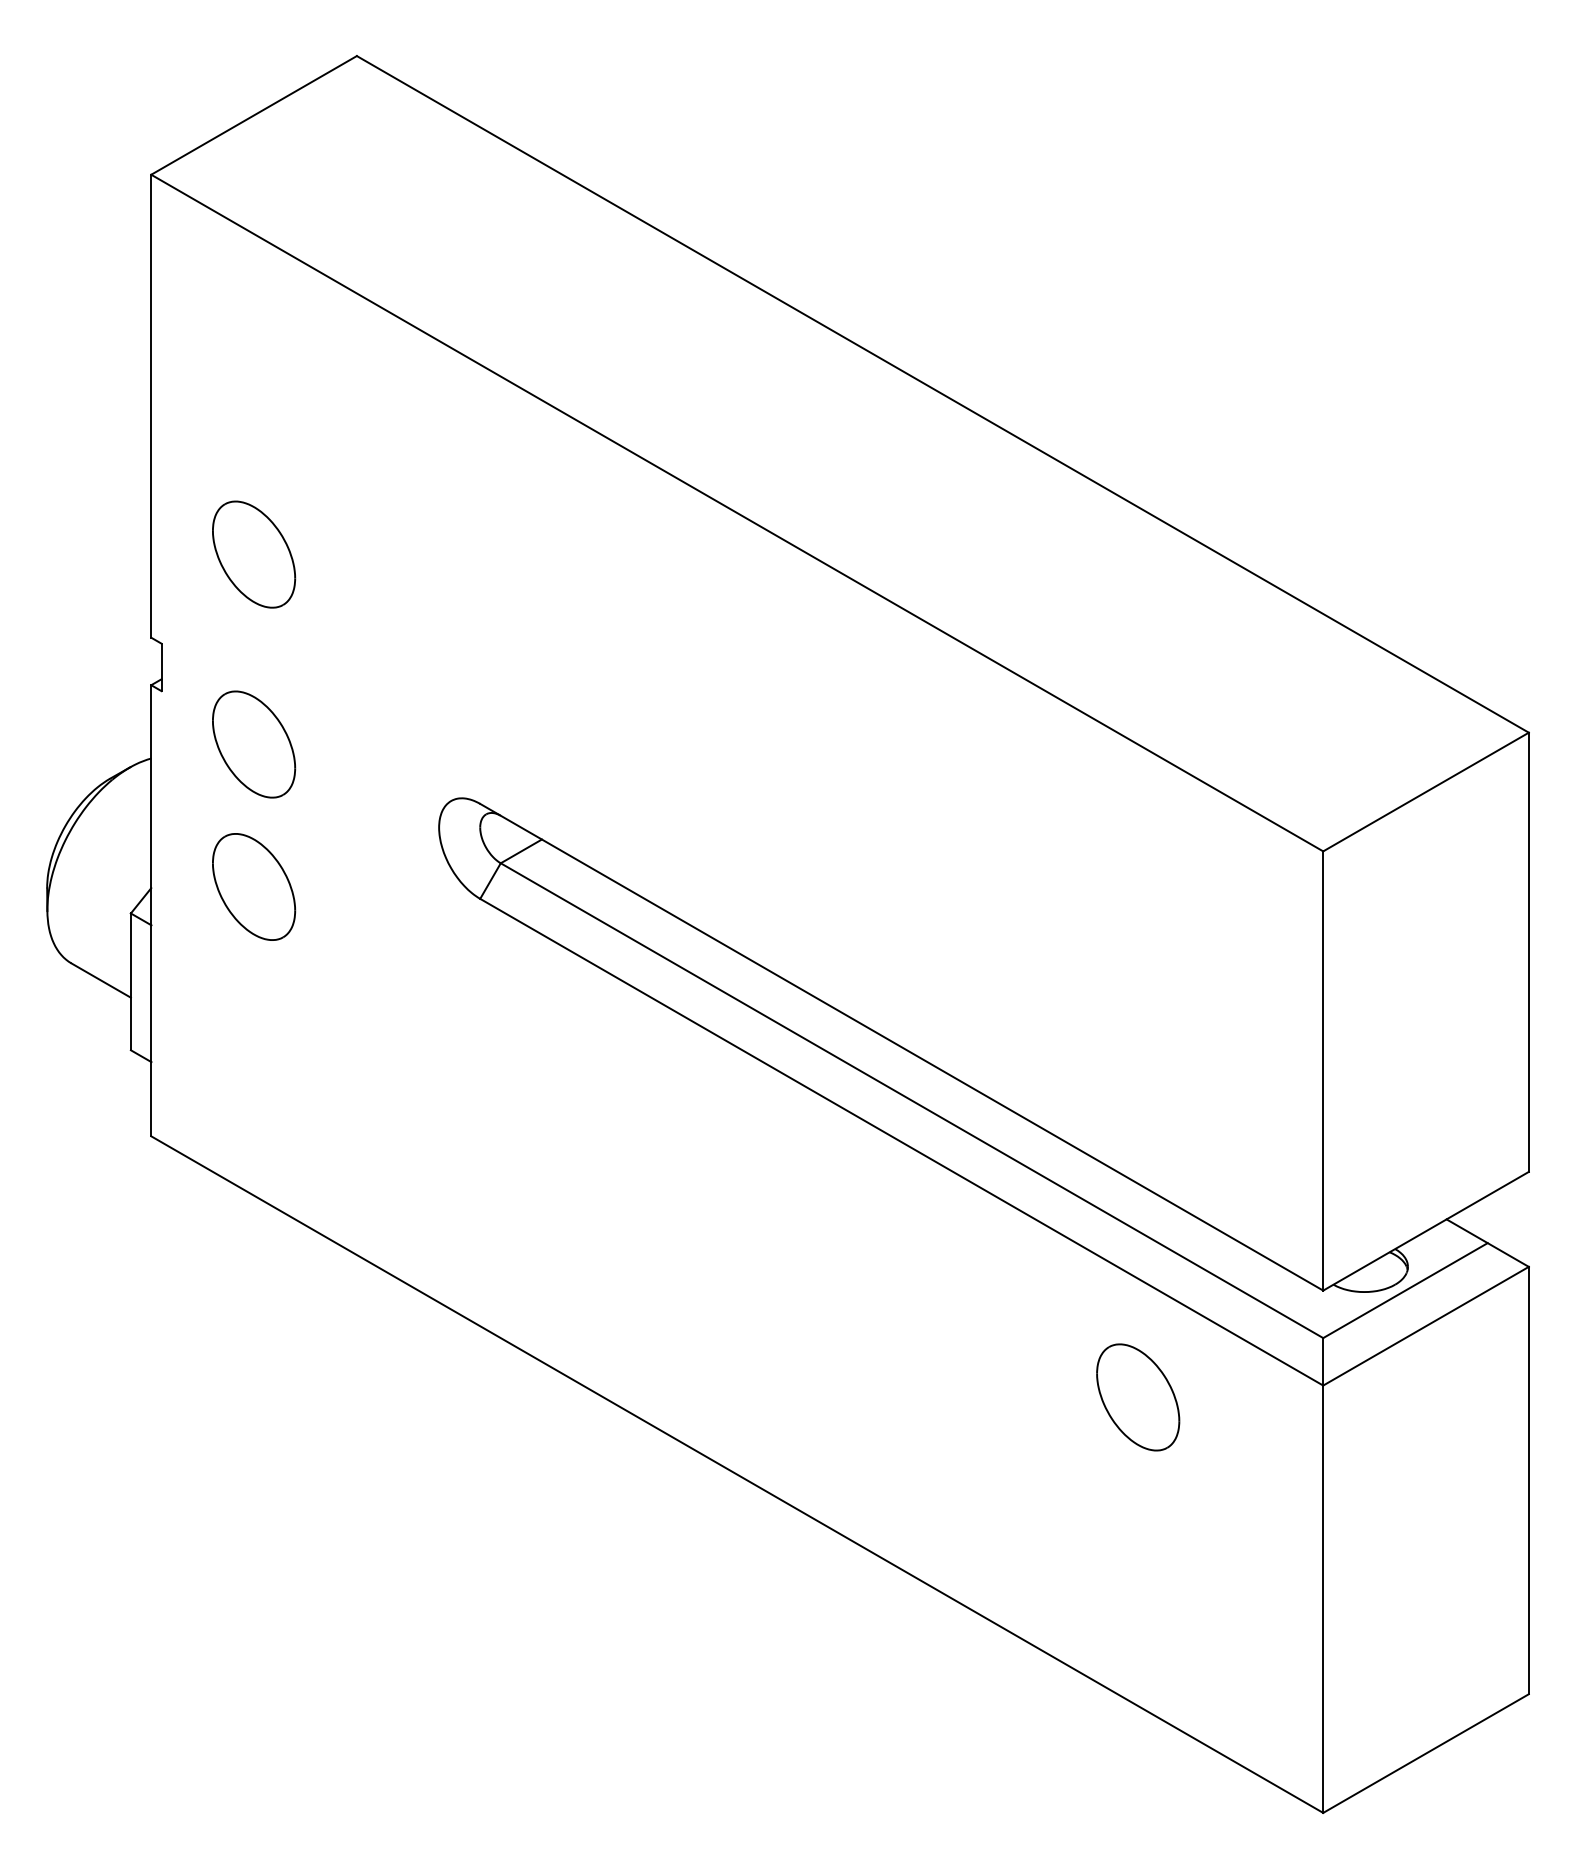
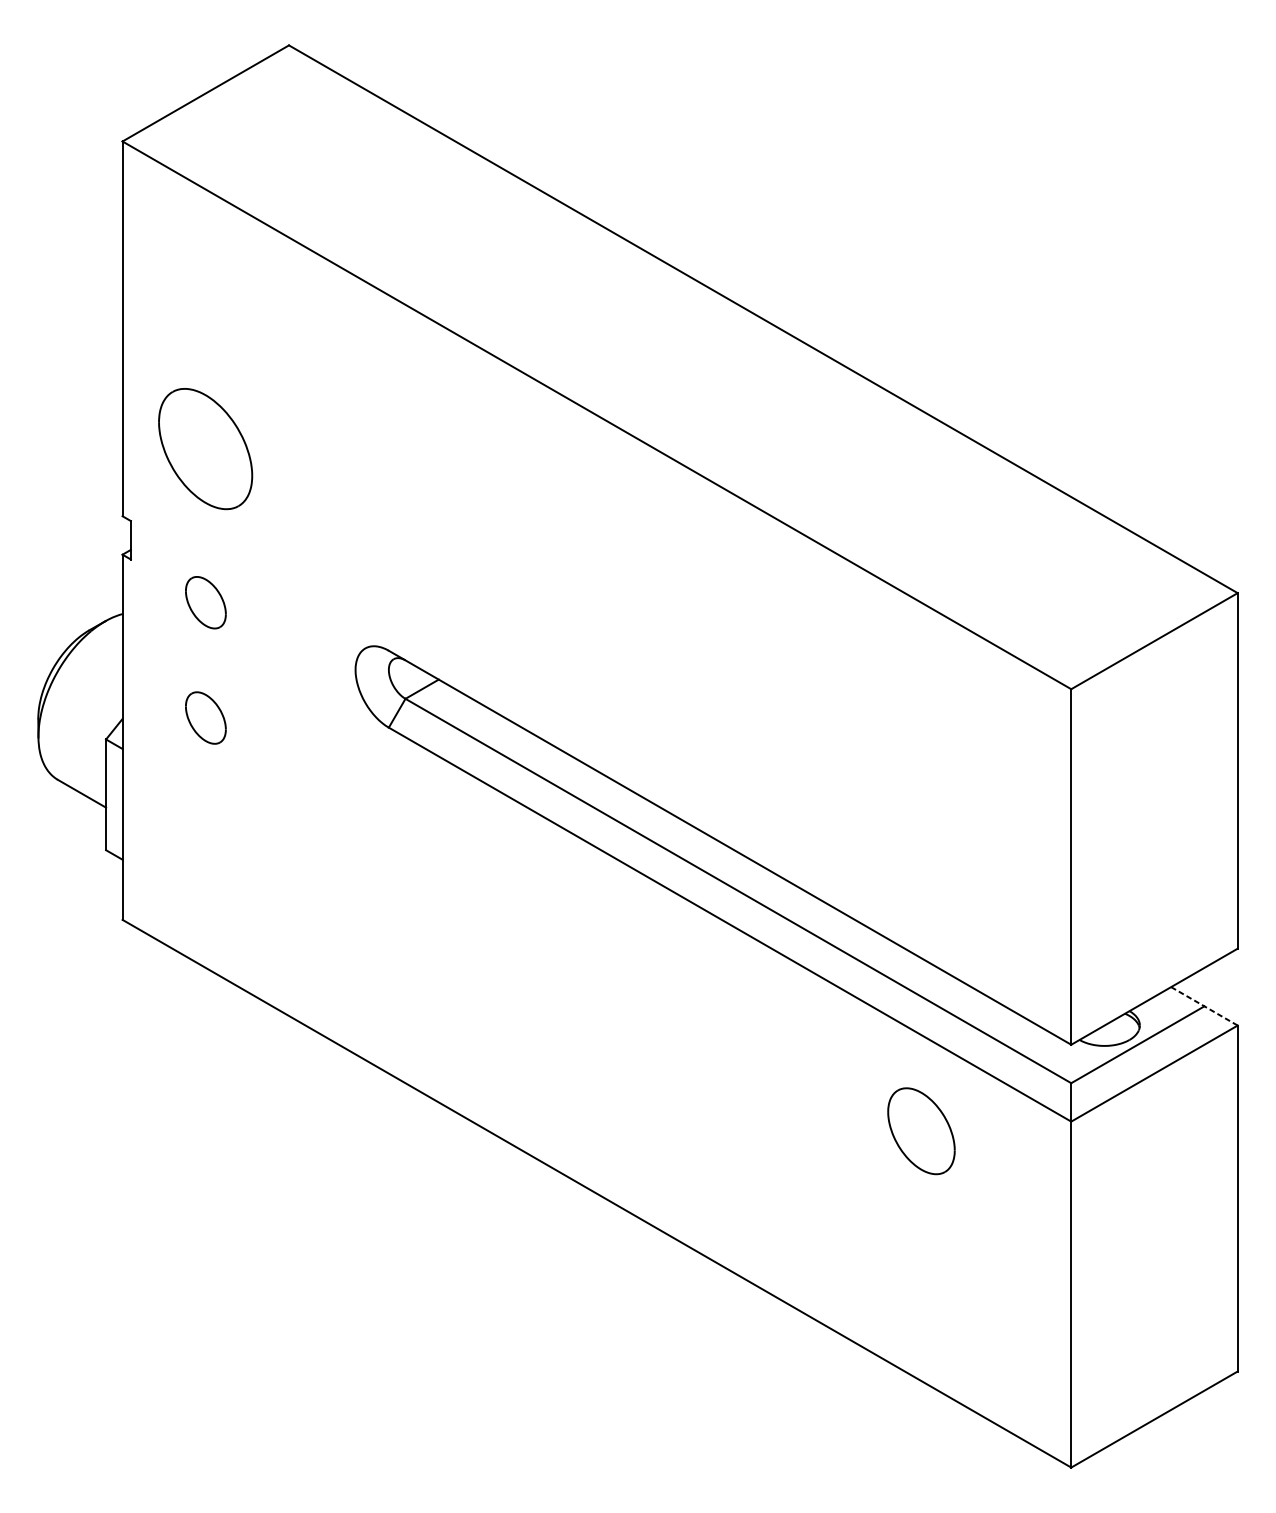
part: (254, 554) -> (206, 448), size x1.4
part: (254, 744) -> (206, 602), size x0.6
part: (254, 886) -> (206, 717), size x0.6
line: (1488, 1243) -> (1205, 1006), solid -> dashed

